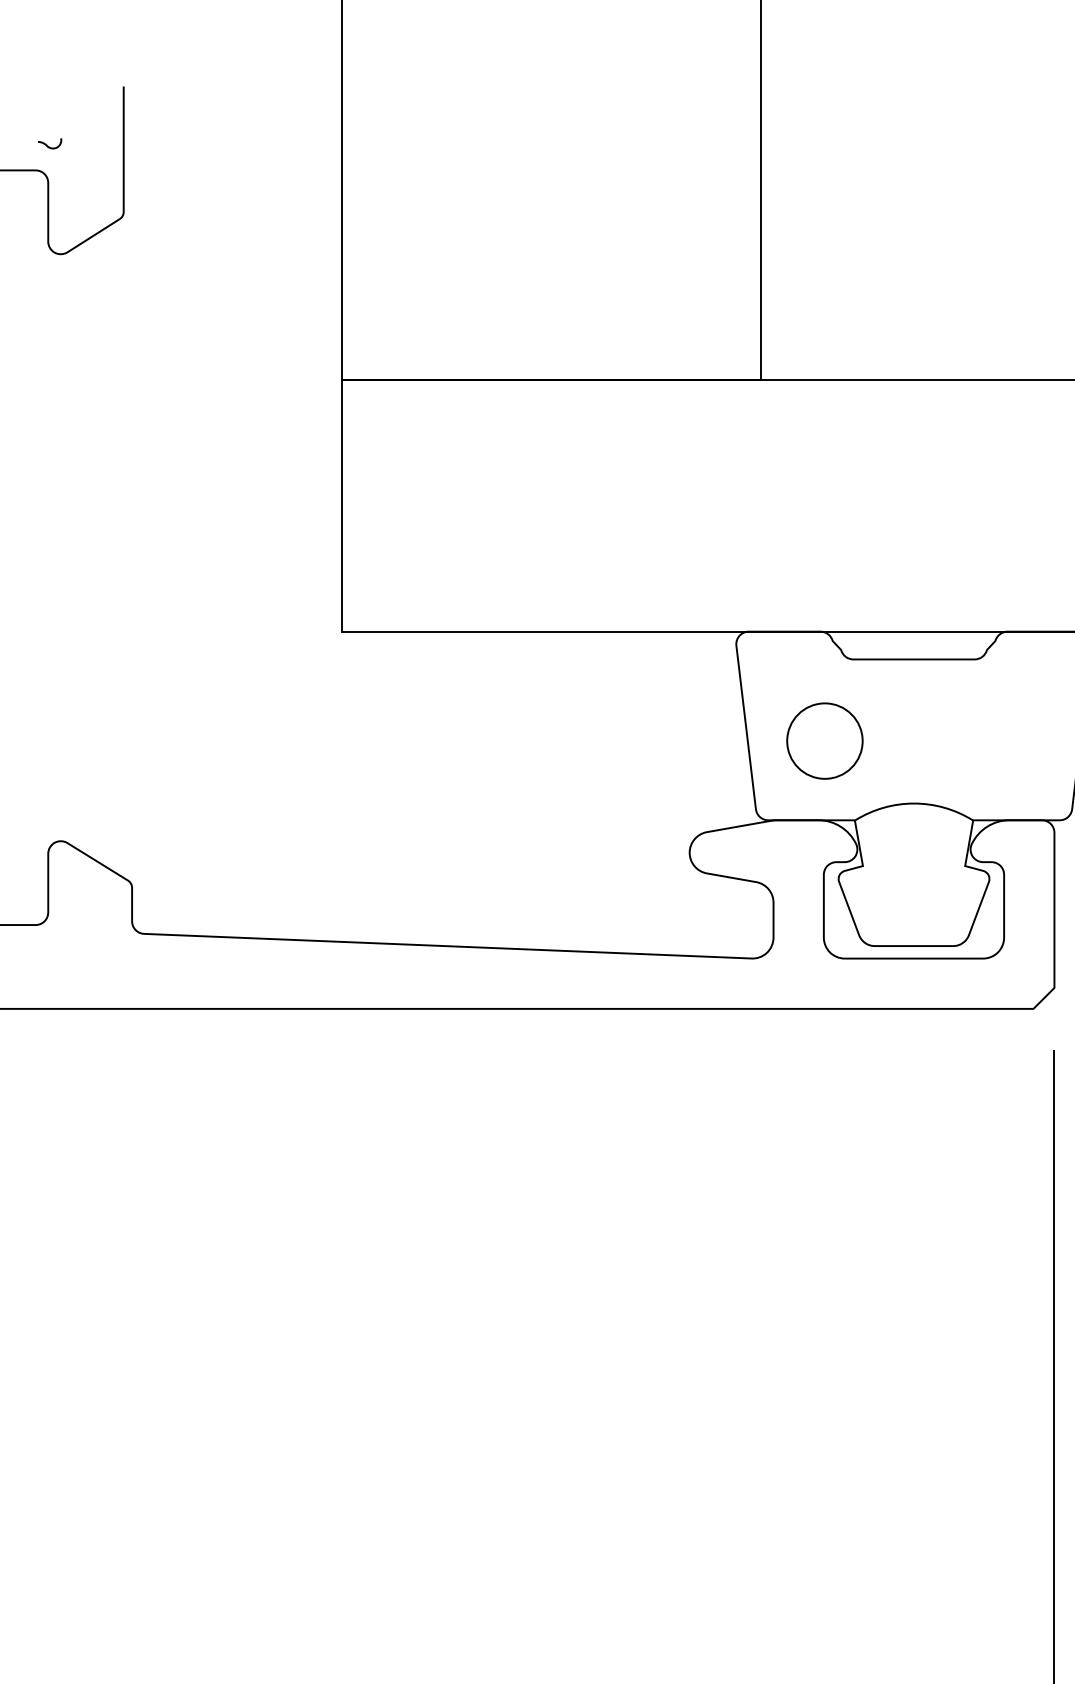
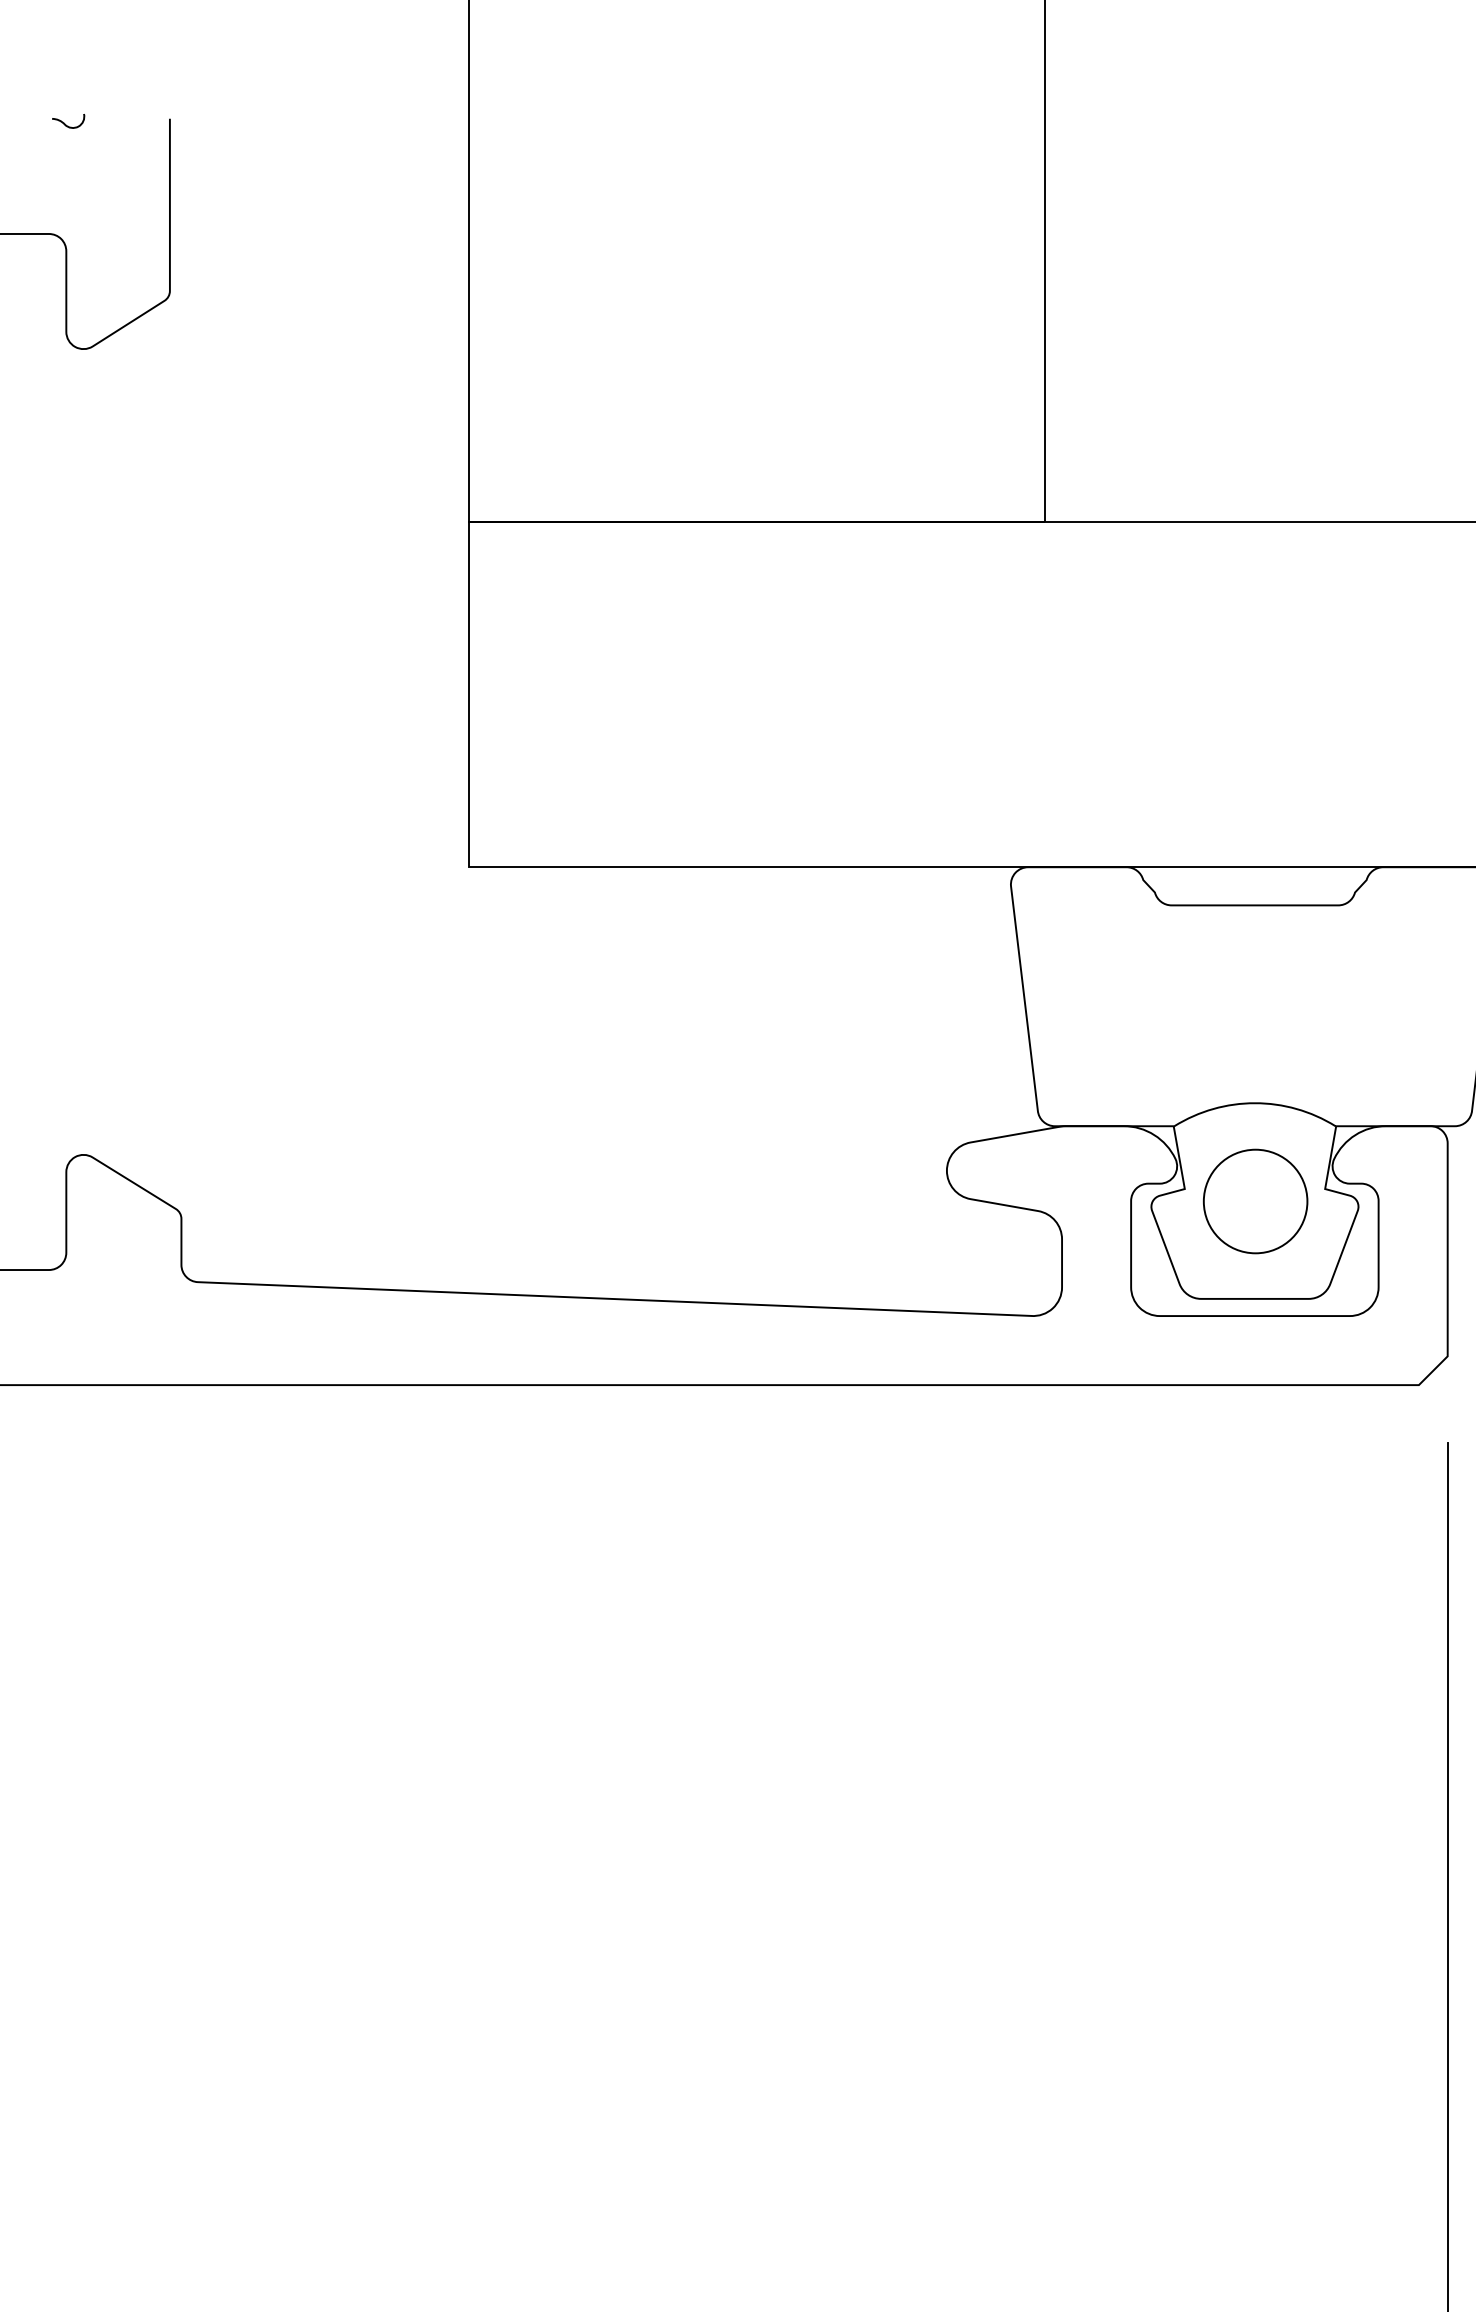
curve: (47, 145) -> (65, 123), moved
circle: (824, 741) -> (1255, 1201), moved

